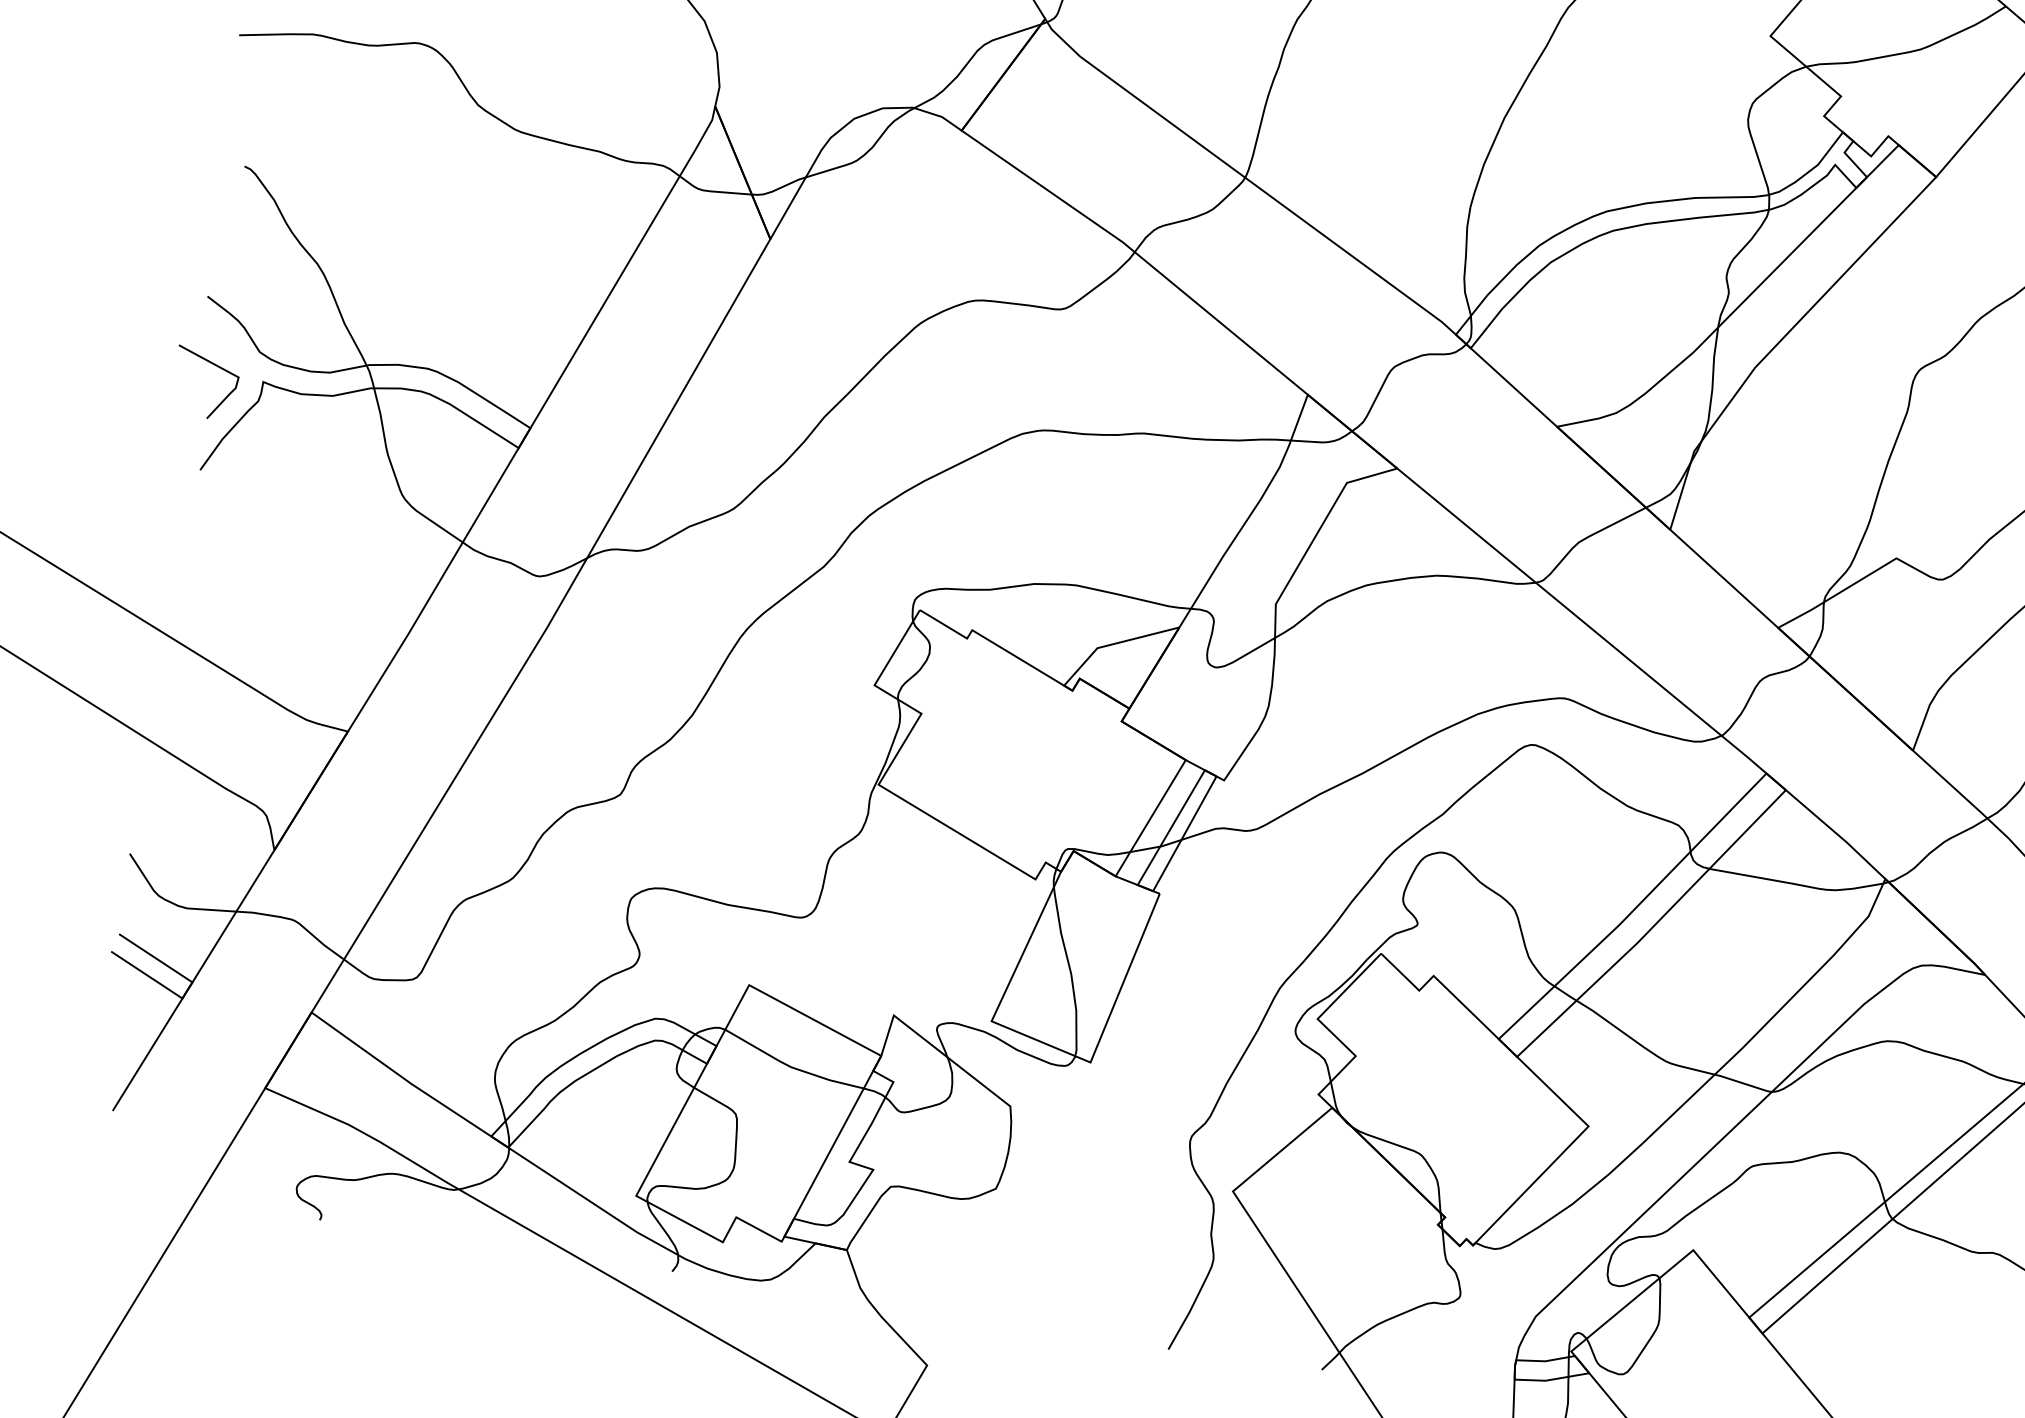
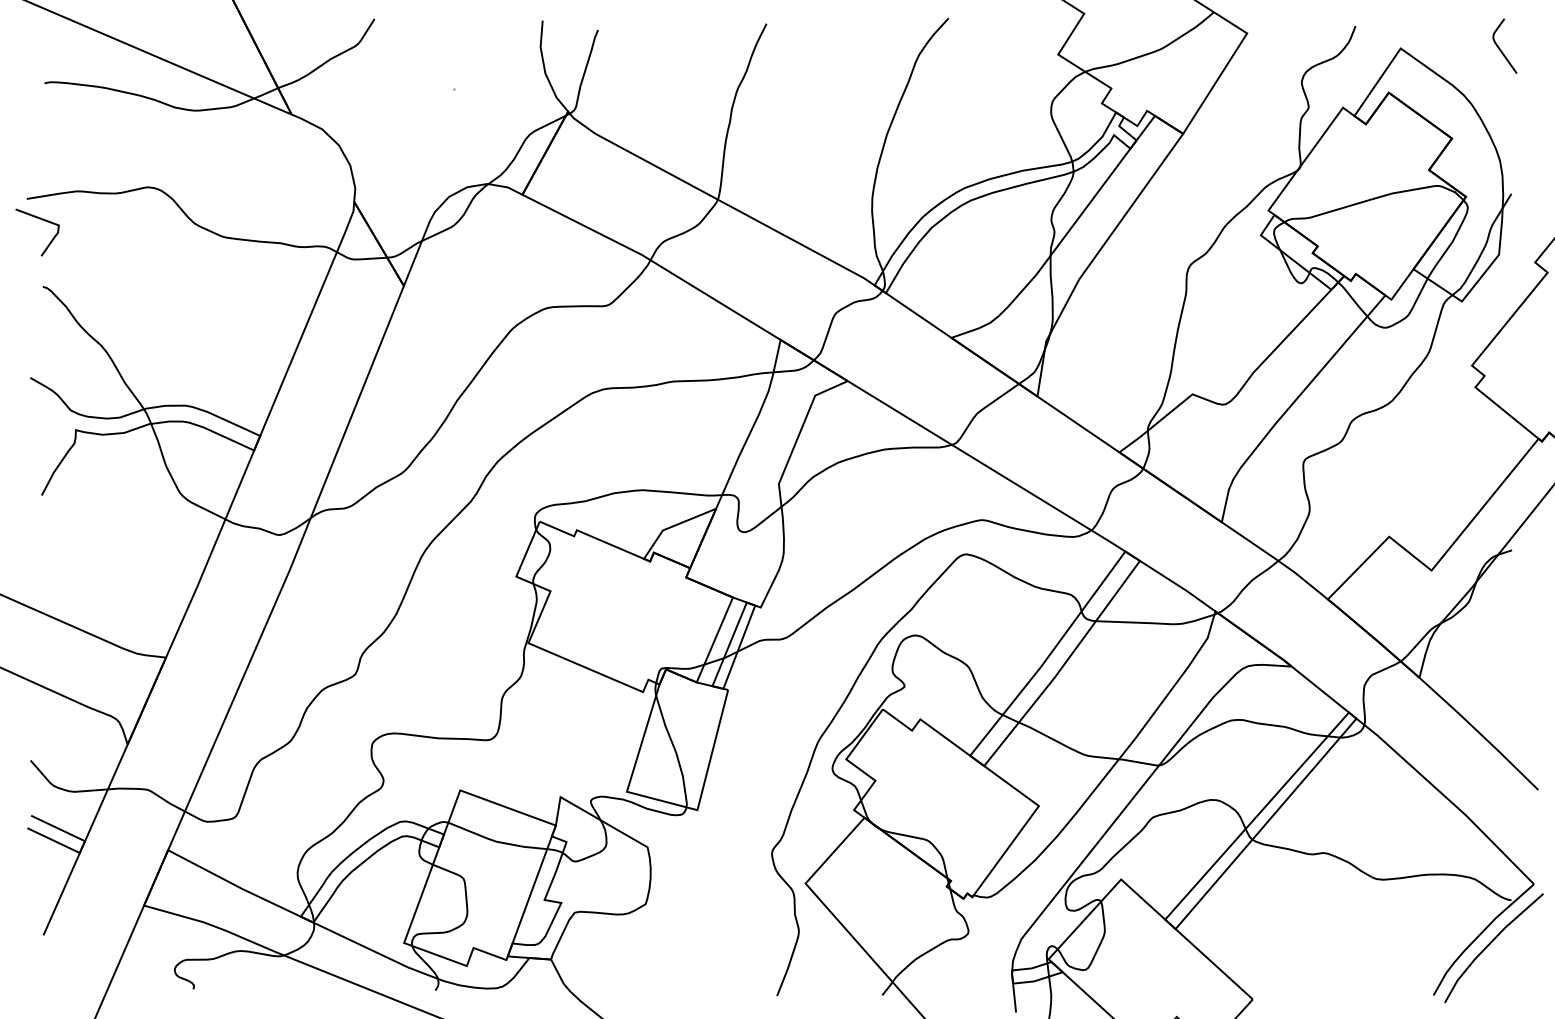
line: (215, 366) -> (42, 220), moved

